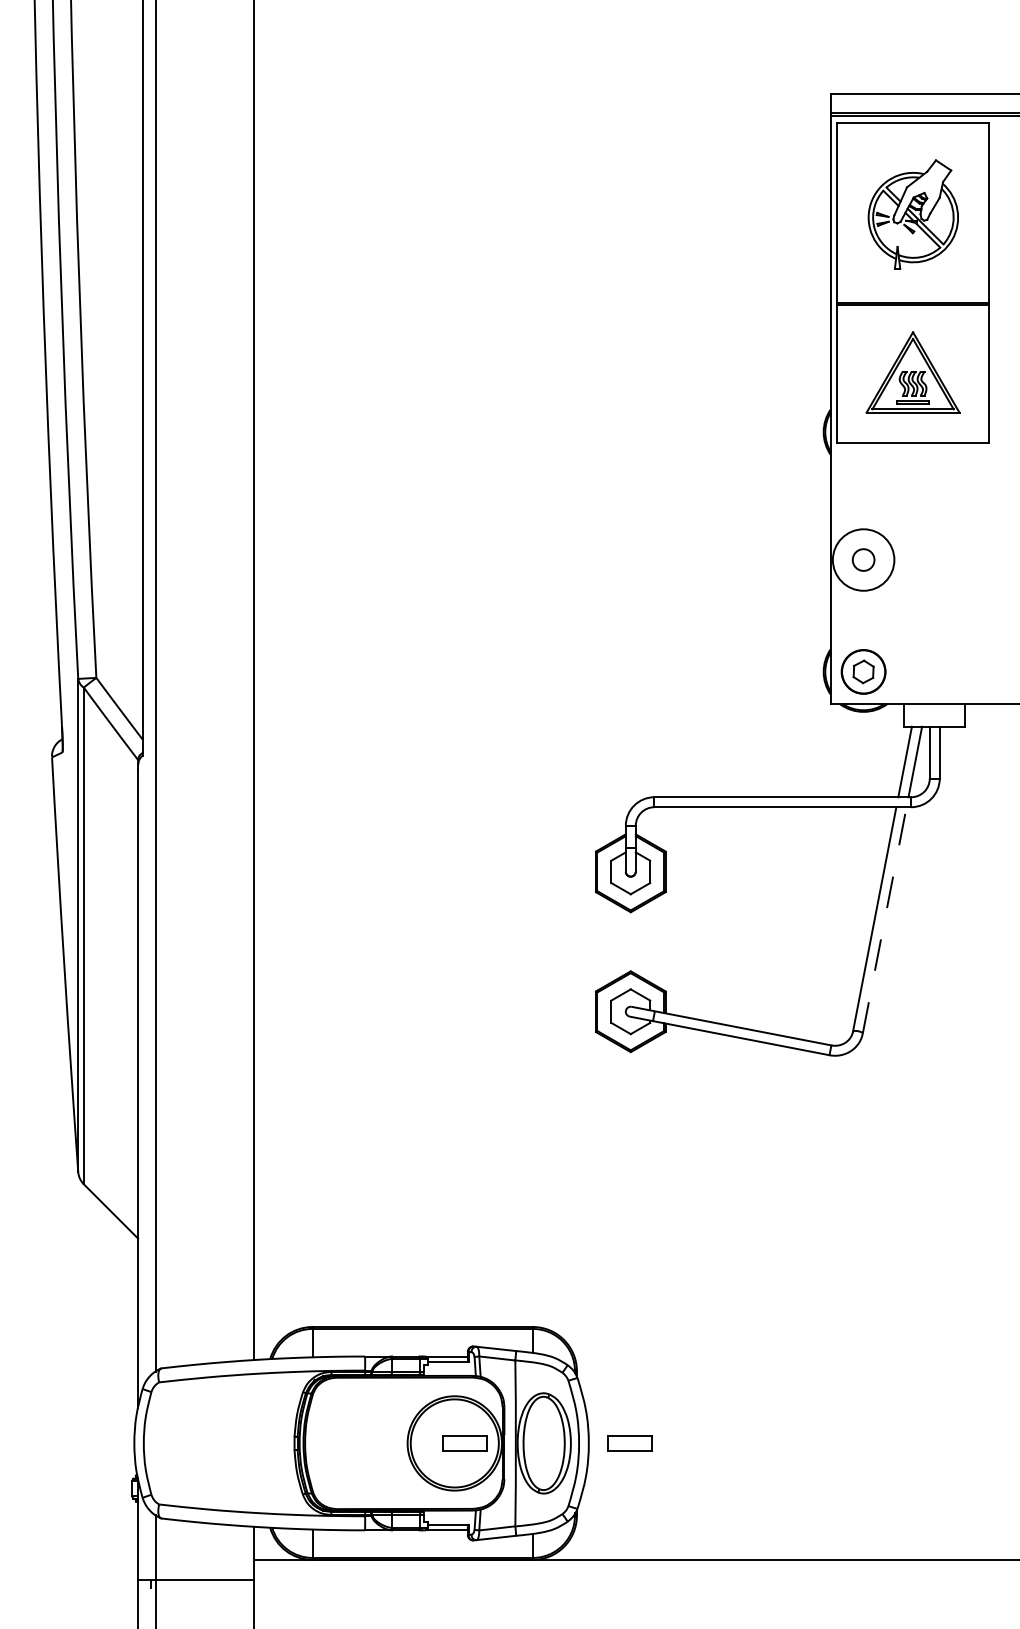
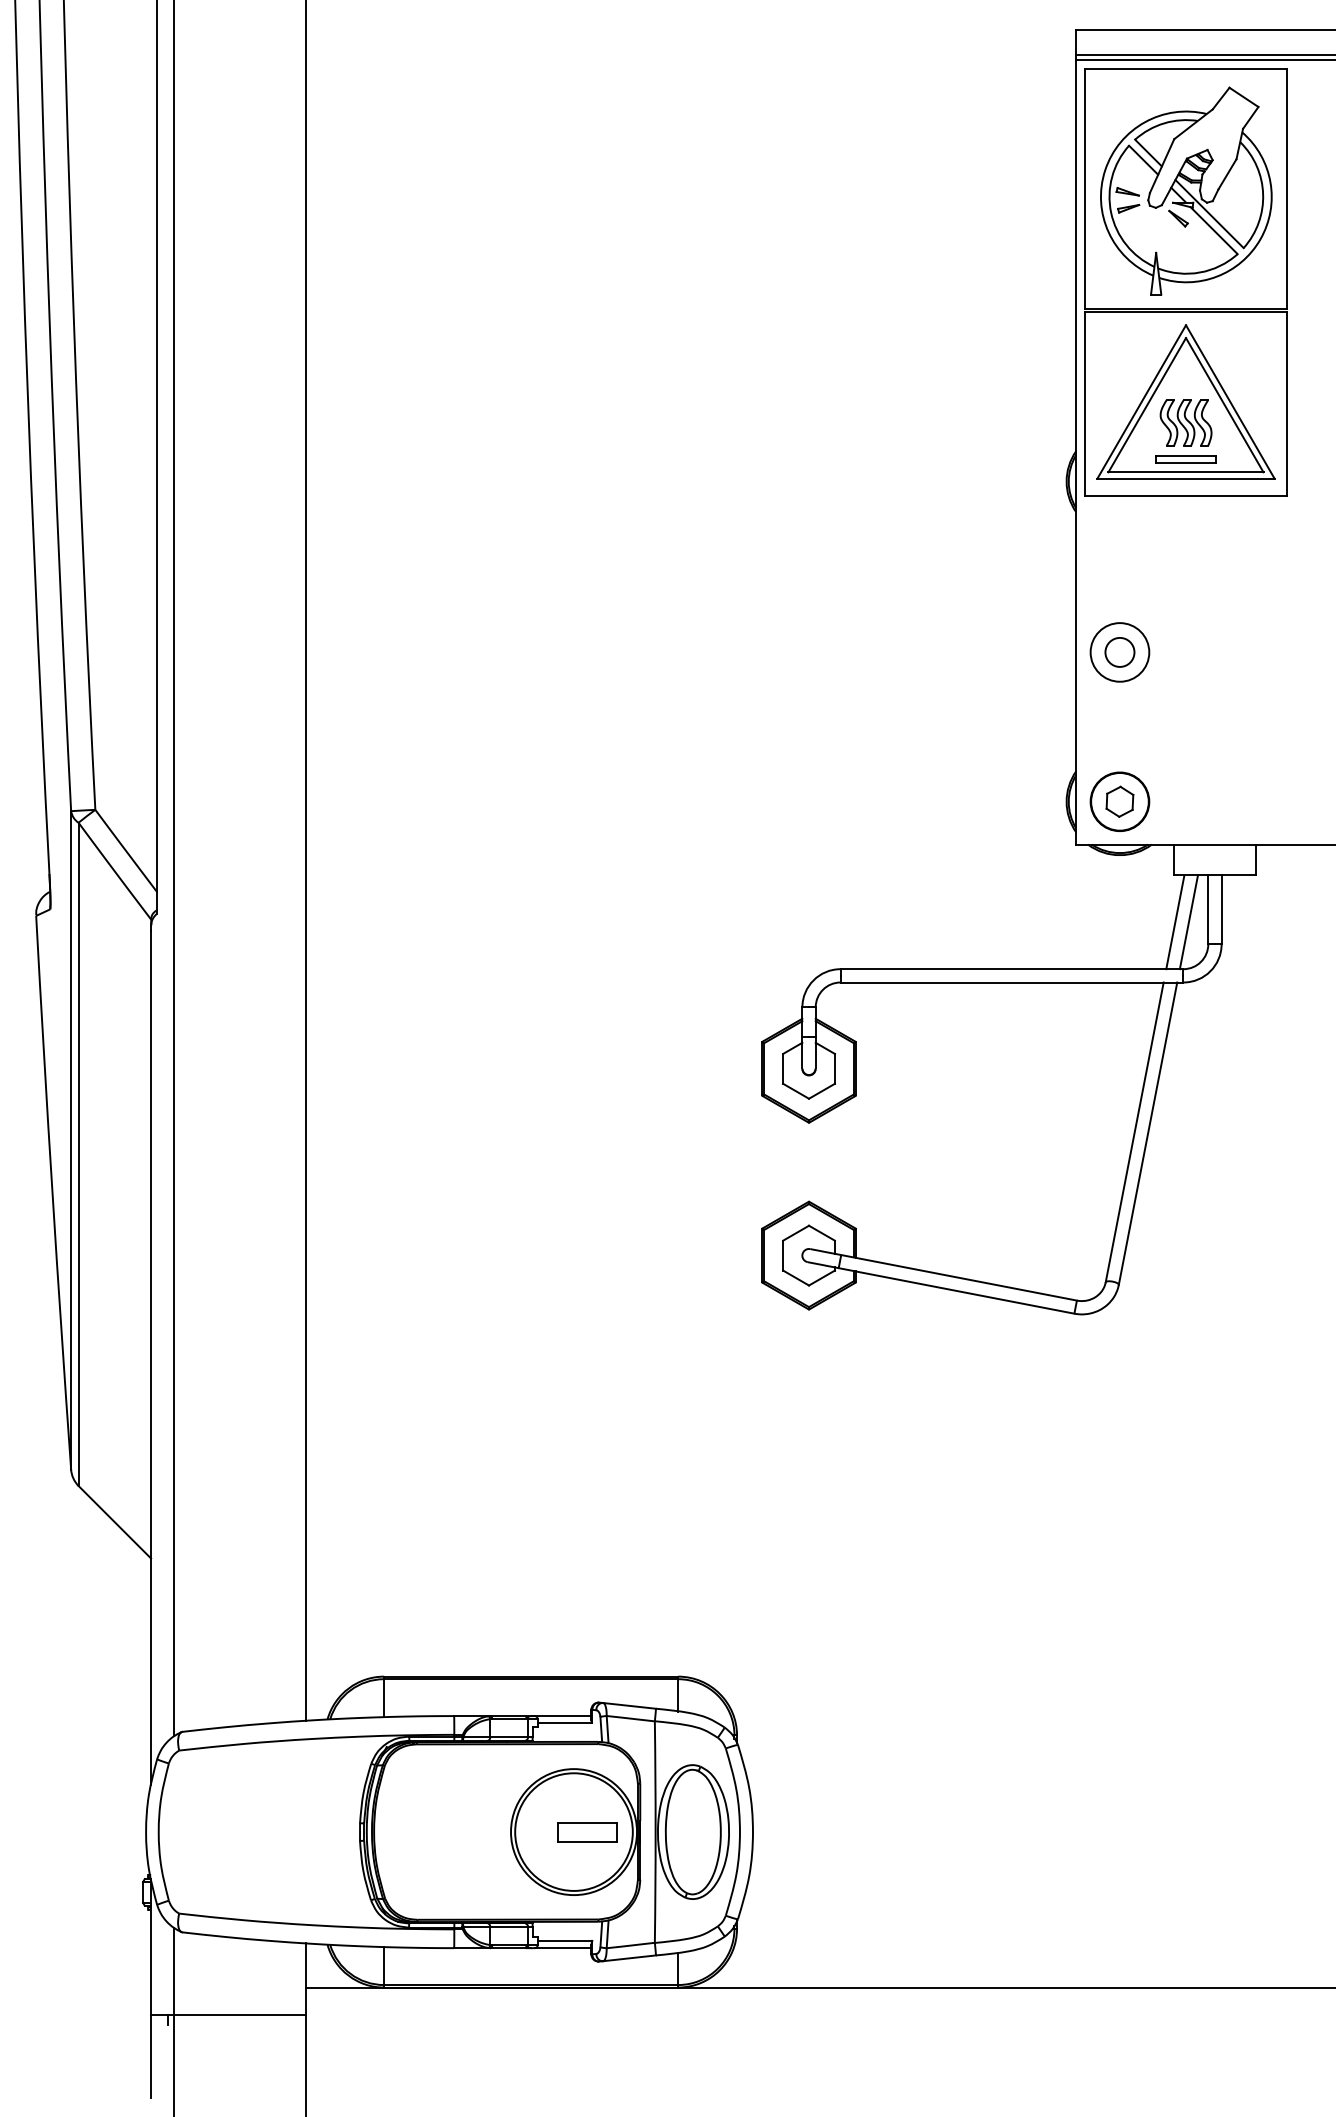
part: (913, 214) -> (1186, 190), size x1.43
part: (912, 372) -> (1185, 401), size x1.43
circle: (863, 560) -> (1119, 653), size x0.71
line: (884, 919) -> (1147, 1132), dashed -> solid
part: (629, 1443) -> (807, 1832), removed

